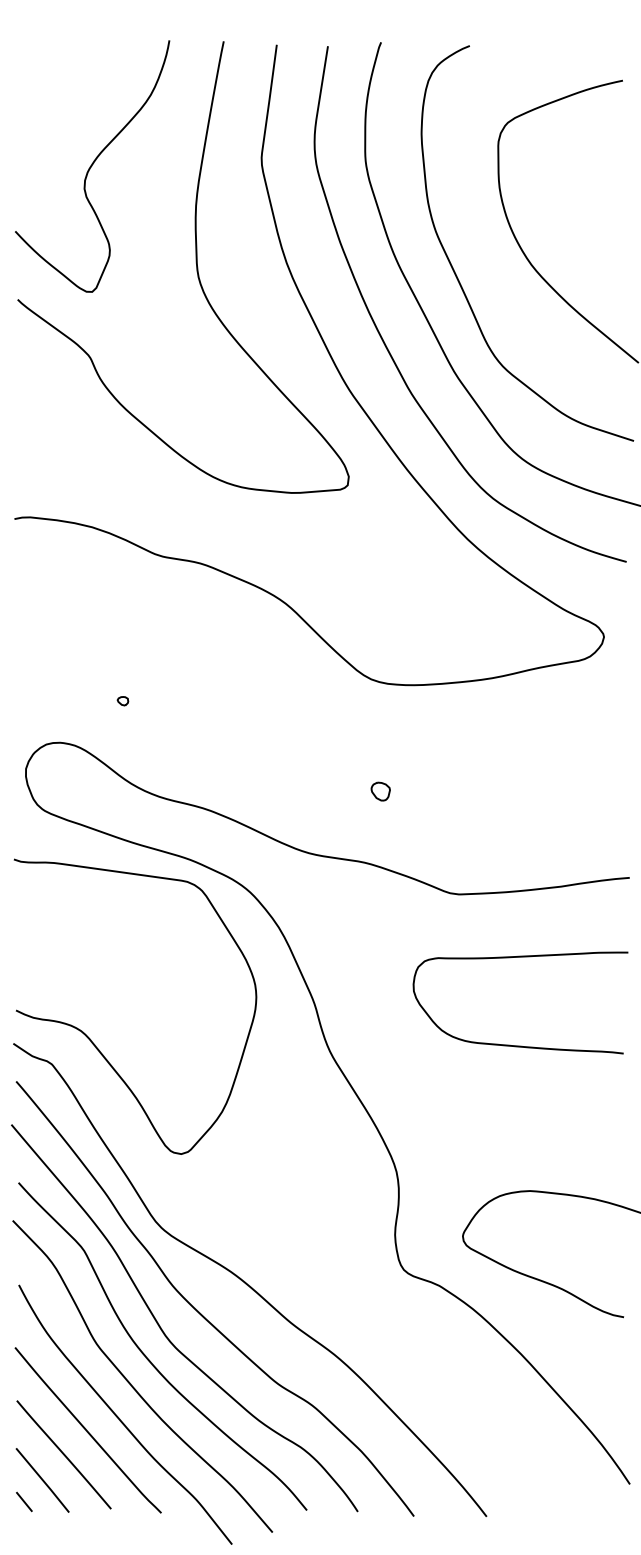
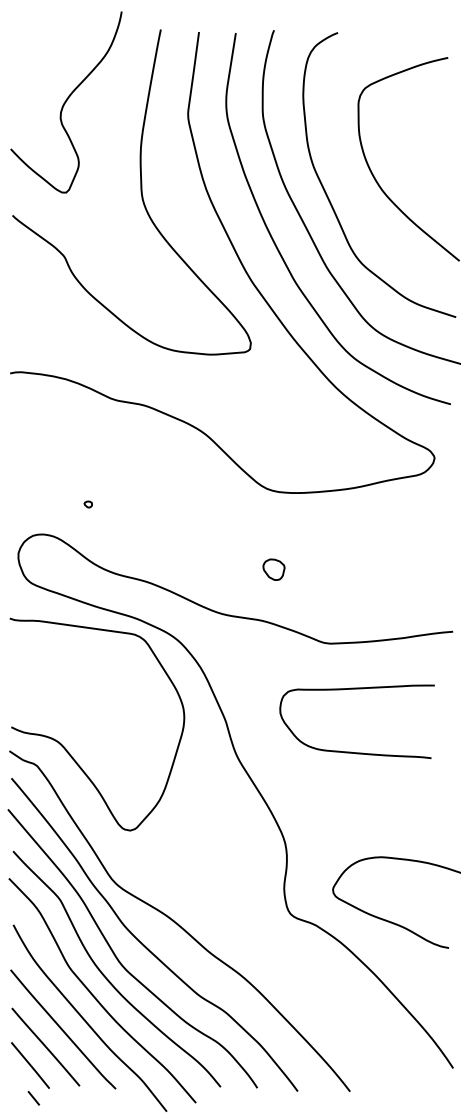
curve: (92, 166) -> (66, 102), moved
part: (380, 791) -> (273, 569), size x1.6
curve: (520, 1045) -> (357, 752), moved
line: (24, 1501) -> (33, 1097), moved

